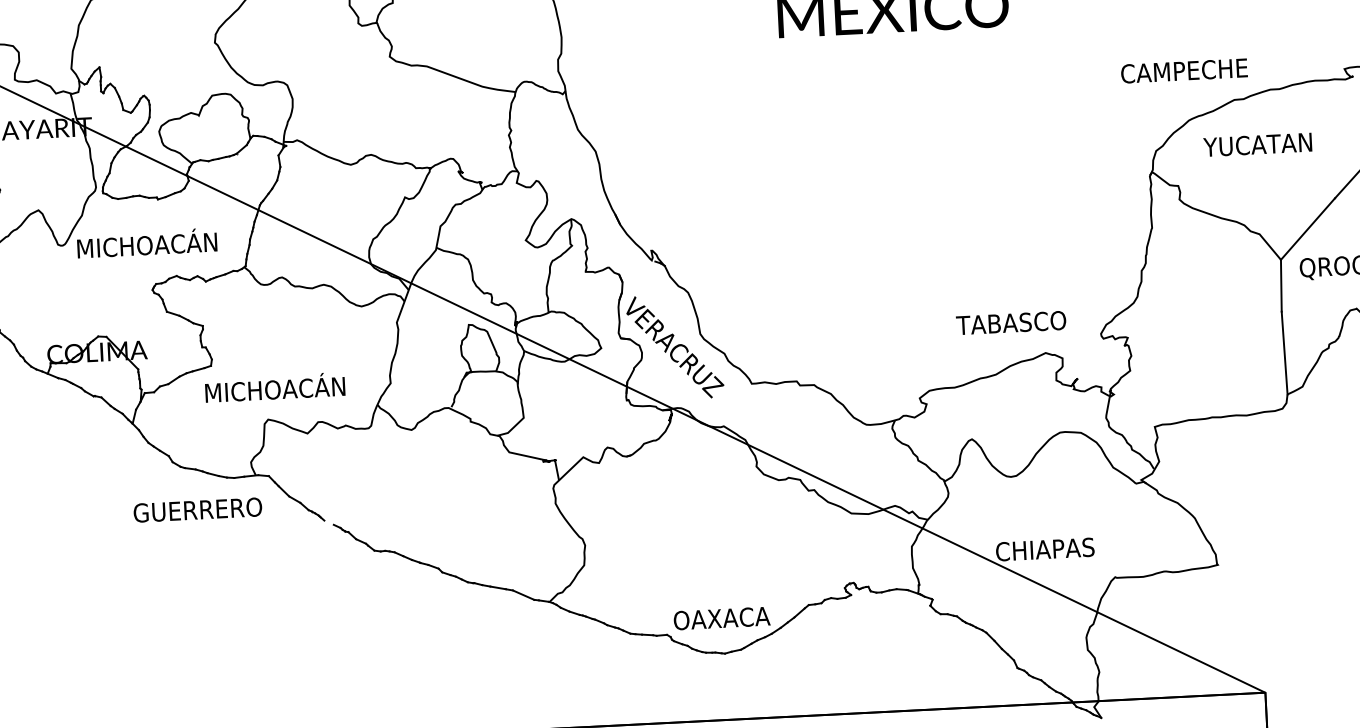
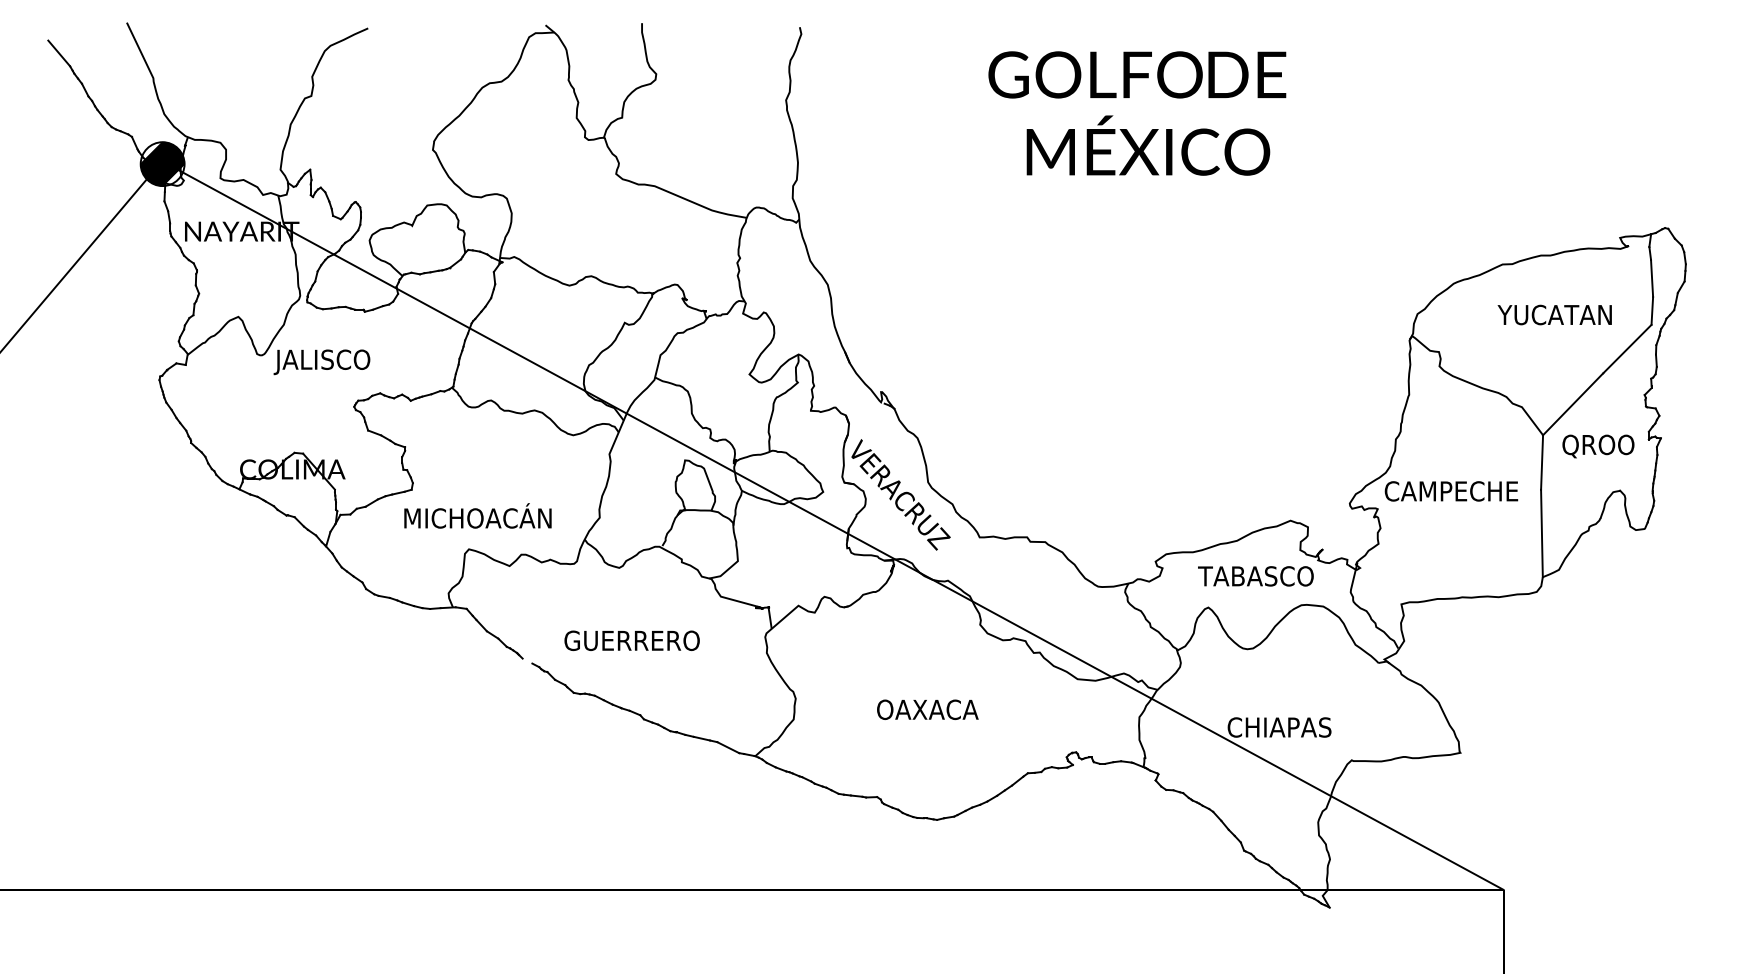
text: (1184, 71) -> (1451, 491), moved
text: (1257, 144) -> (1554, 314), moved
text: (144, 245) -> (348, 359), MICHOACÁN -> JALISCO
text: (1010, 323) -> (1255, 576), moved
text: (197, 509) -> (631, 640), moved
text: (721, 618) -> (927, 709), moved

